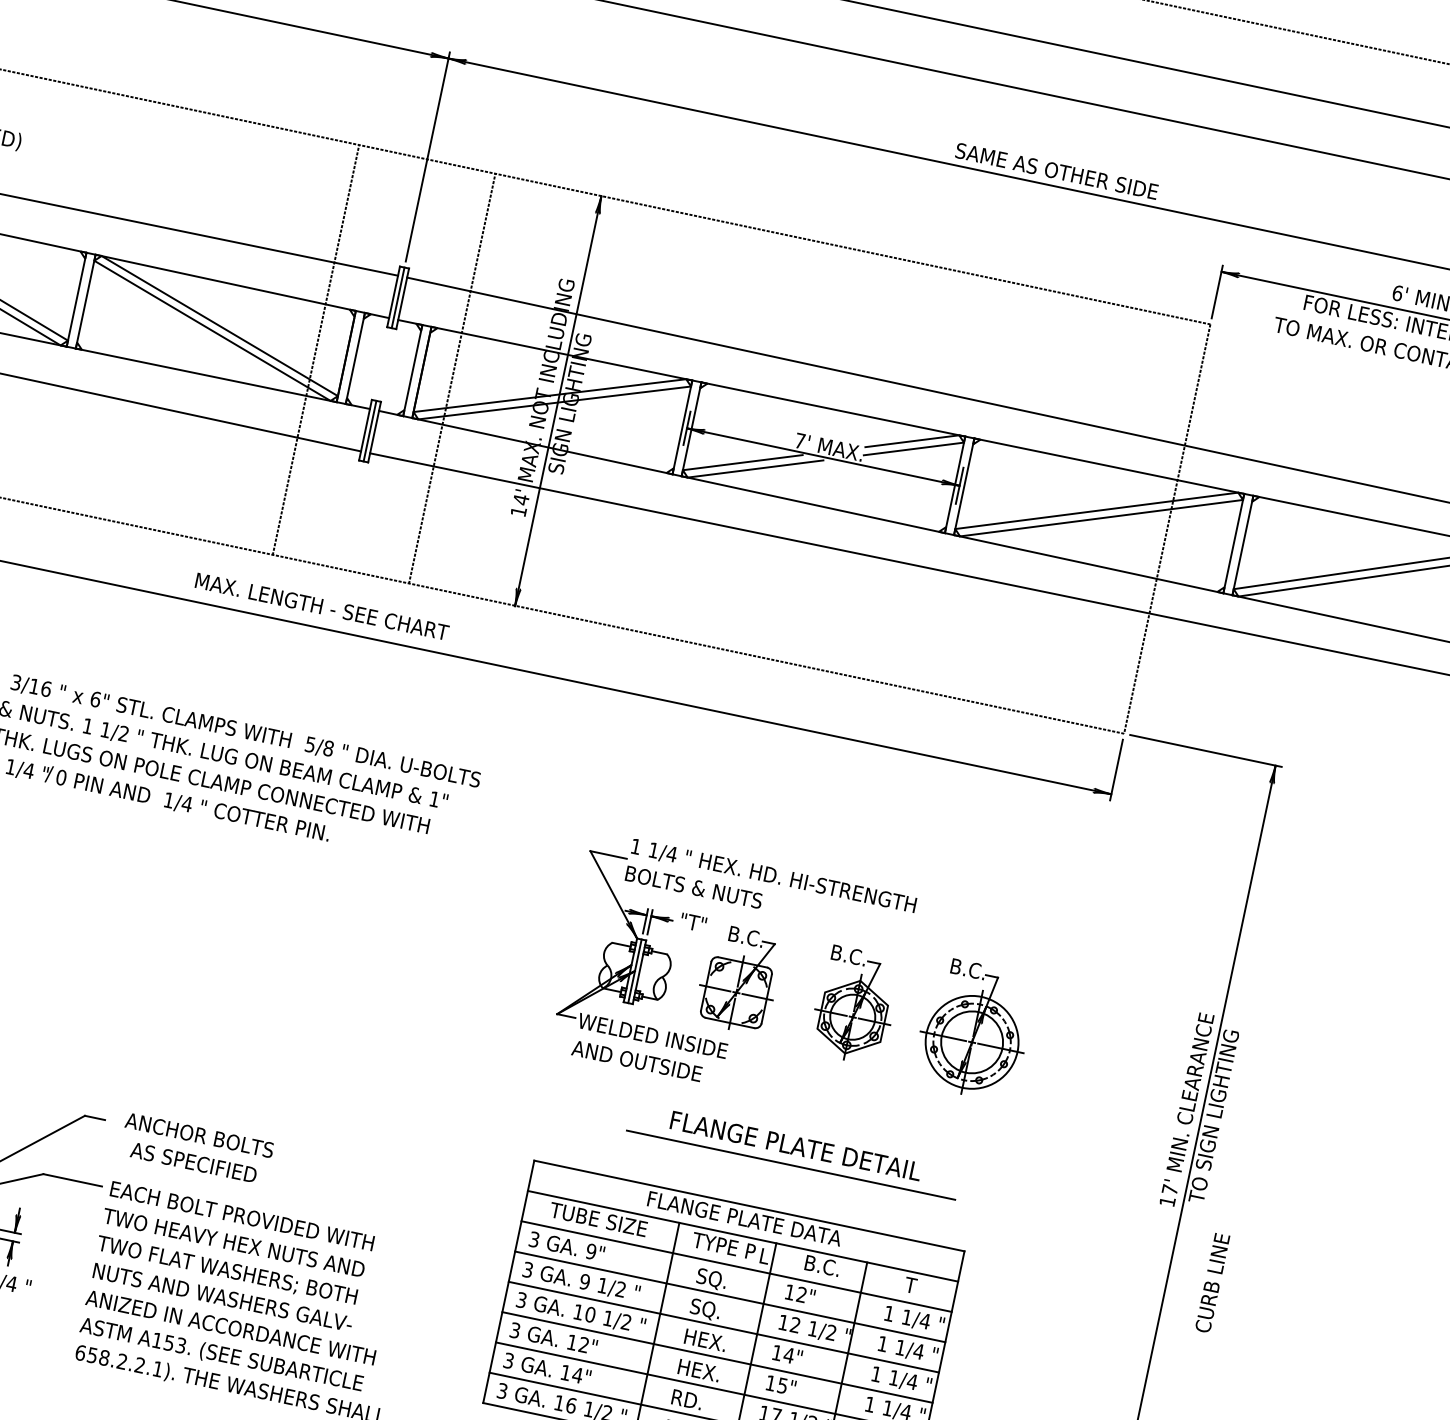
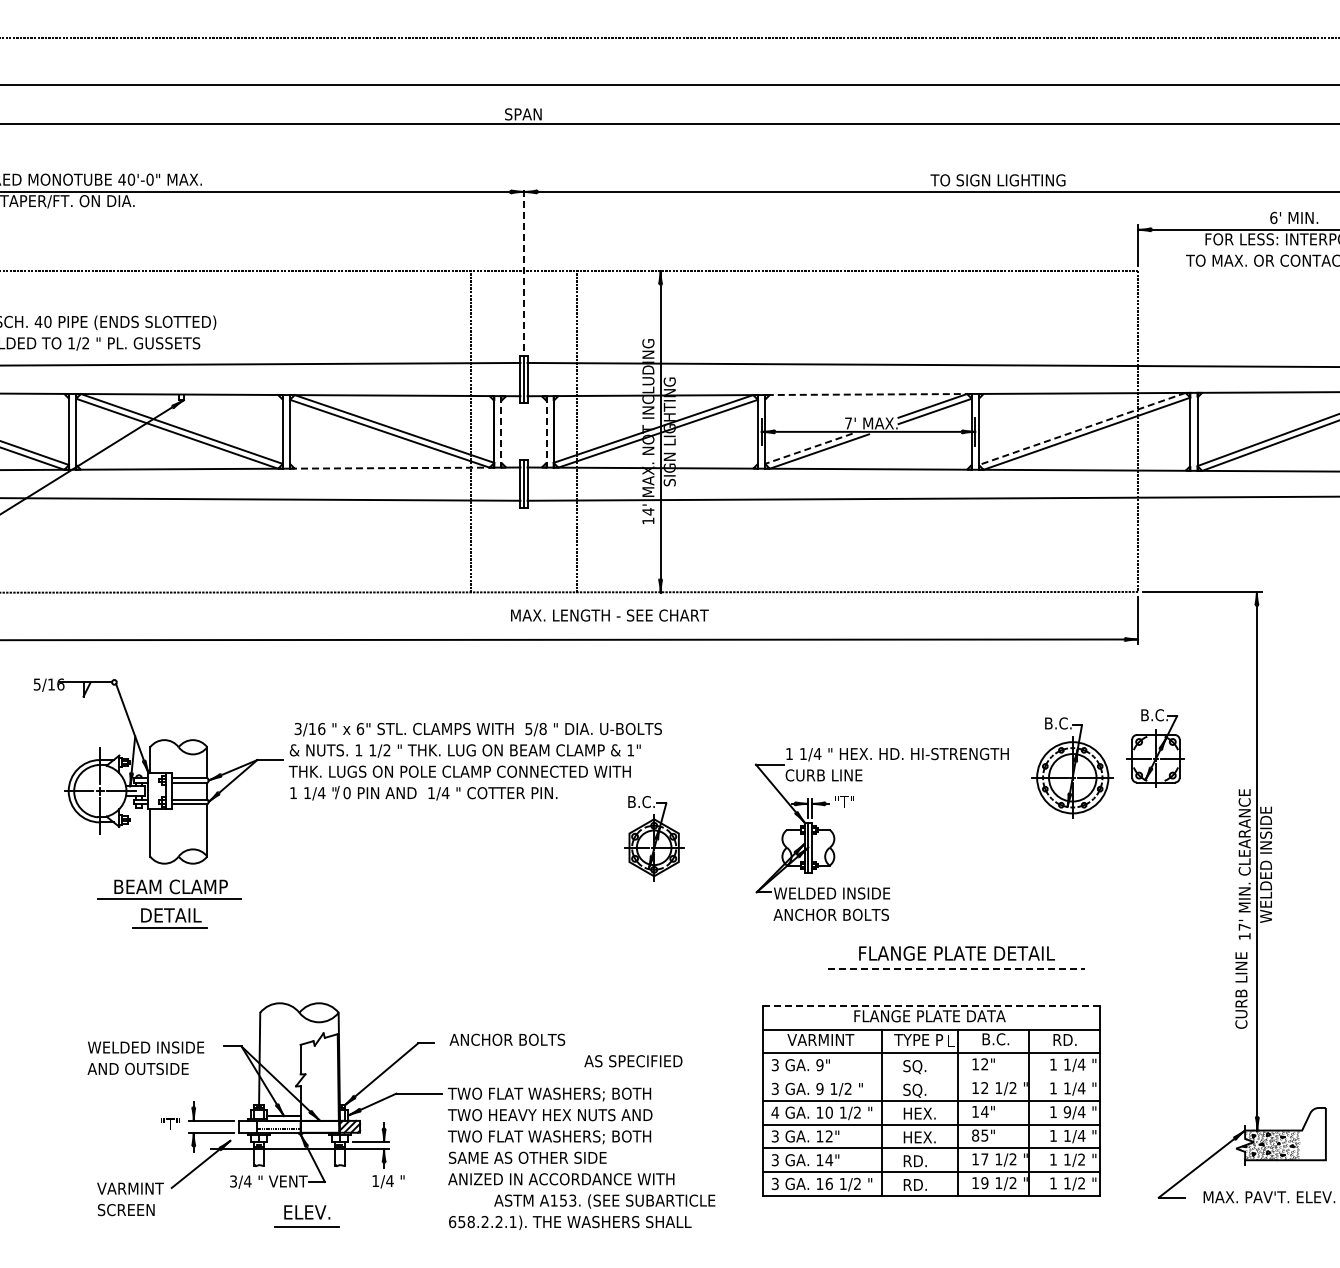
line: (428, 157) -> (524, 269), solid -> dashed
text: (1056, 171) -> (998, 180), SAME AS OTHER SIDE -> TO SIGN LIGHTING
line: (355, 358) -> (501, 431), solid -> dashed
line: (412, 370) -> (546, 431), solid -> dashed
line: (206, 375) -> (392, 468), solid -> dashed
line: (832, 409) -> (867, 394), solid -> dashed
line: (742, 462) -> (808, 448), solid -> dashed
line: (1095, 511) -> (1081, 429), solid -> dashed
text: (321, 606) -> (609, 615), moved
text: (692, 887) -> (838, 775), BOLTS & NUTS -> CURB LINE
part: (738, 979) -> (1155, 748), moved
part: (855, 1005) -> (654, 838), moved
part: (974, 1029) -> (1072, 767), moved
text: (659, 1065) -> (841, 914), AND OUTSIDE -> ANCHOR BOLTS
text: (1214, 1115) -> (1266, 864), TO SIGN LIGHTING -> WELDED INSIDE
text: (193, 1162) -> (633, 1061), moved
line: (791, 1165) -> (956, 968), solid -> dashed
line: (749, 1205) -> (931, 1005), solid -> dashed
text: (241, 1216) -> (551, 1094), EACH BOLT PROVIDED WITH -> TWO FLAT WASHERS; BOTH
text: (598, 1219) -> (820, 1039), TUBE SIZE -> VARMINT
text: (1212, 1283) -> (1241, 990), moved
text: (910, 1284) -> (1064, 1039), T -> RD.
text: (222, 1296) -> (550, 1157), NUTS AND WASHERS GALV- -> SAME AS OTHER SIDE
line: (730, 1297) -> (931, 1077), removed
text: (521, 1300) -> (775, 1112), 3 -> 4
text: (221, 1355) -> (604, 1201), moved
text: (894, 1378) -> (1067, 1112), 1/4 -> 9/4
text: (770, 1383) -> (975, 1135), 15" -> 85"

